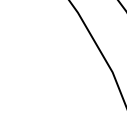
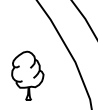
part: (45, 90) -> (27, 75), added

